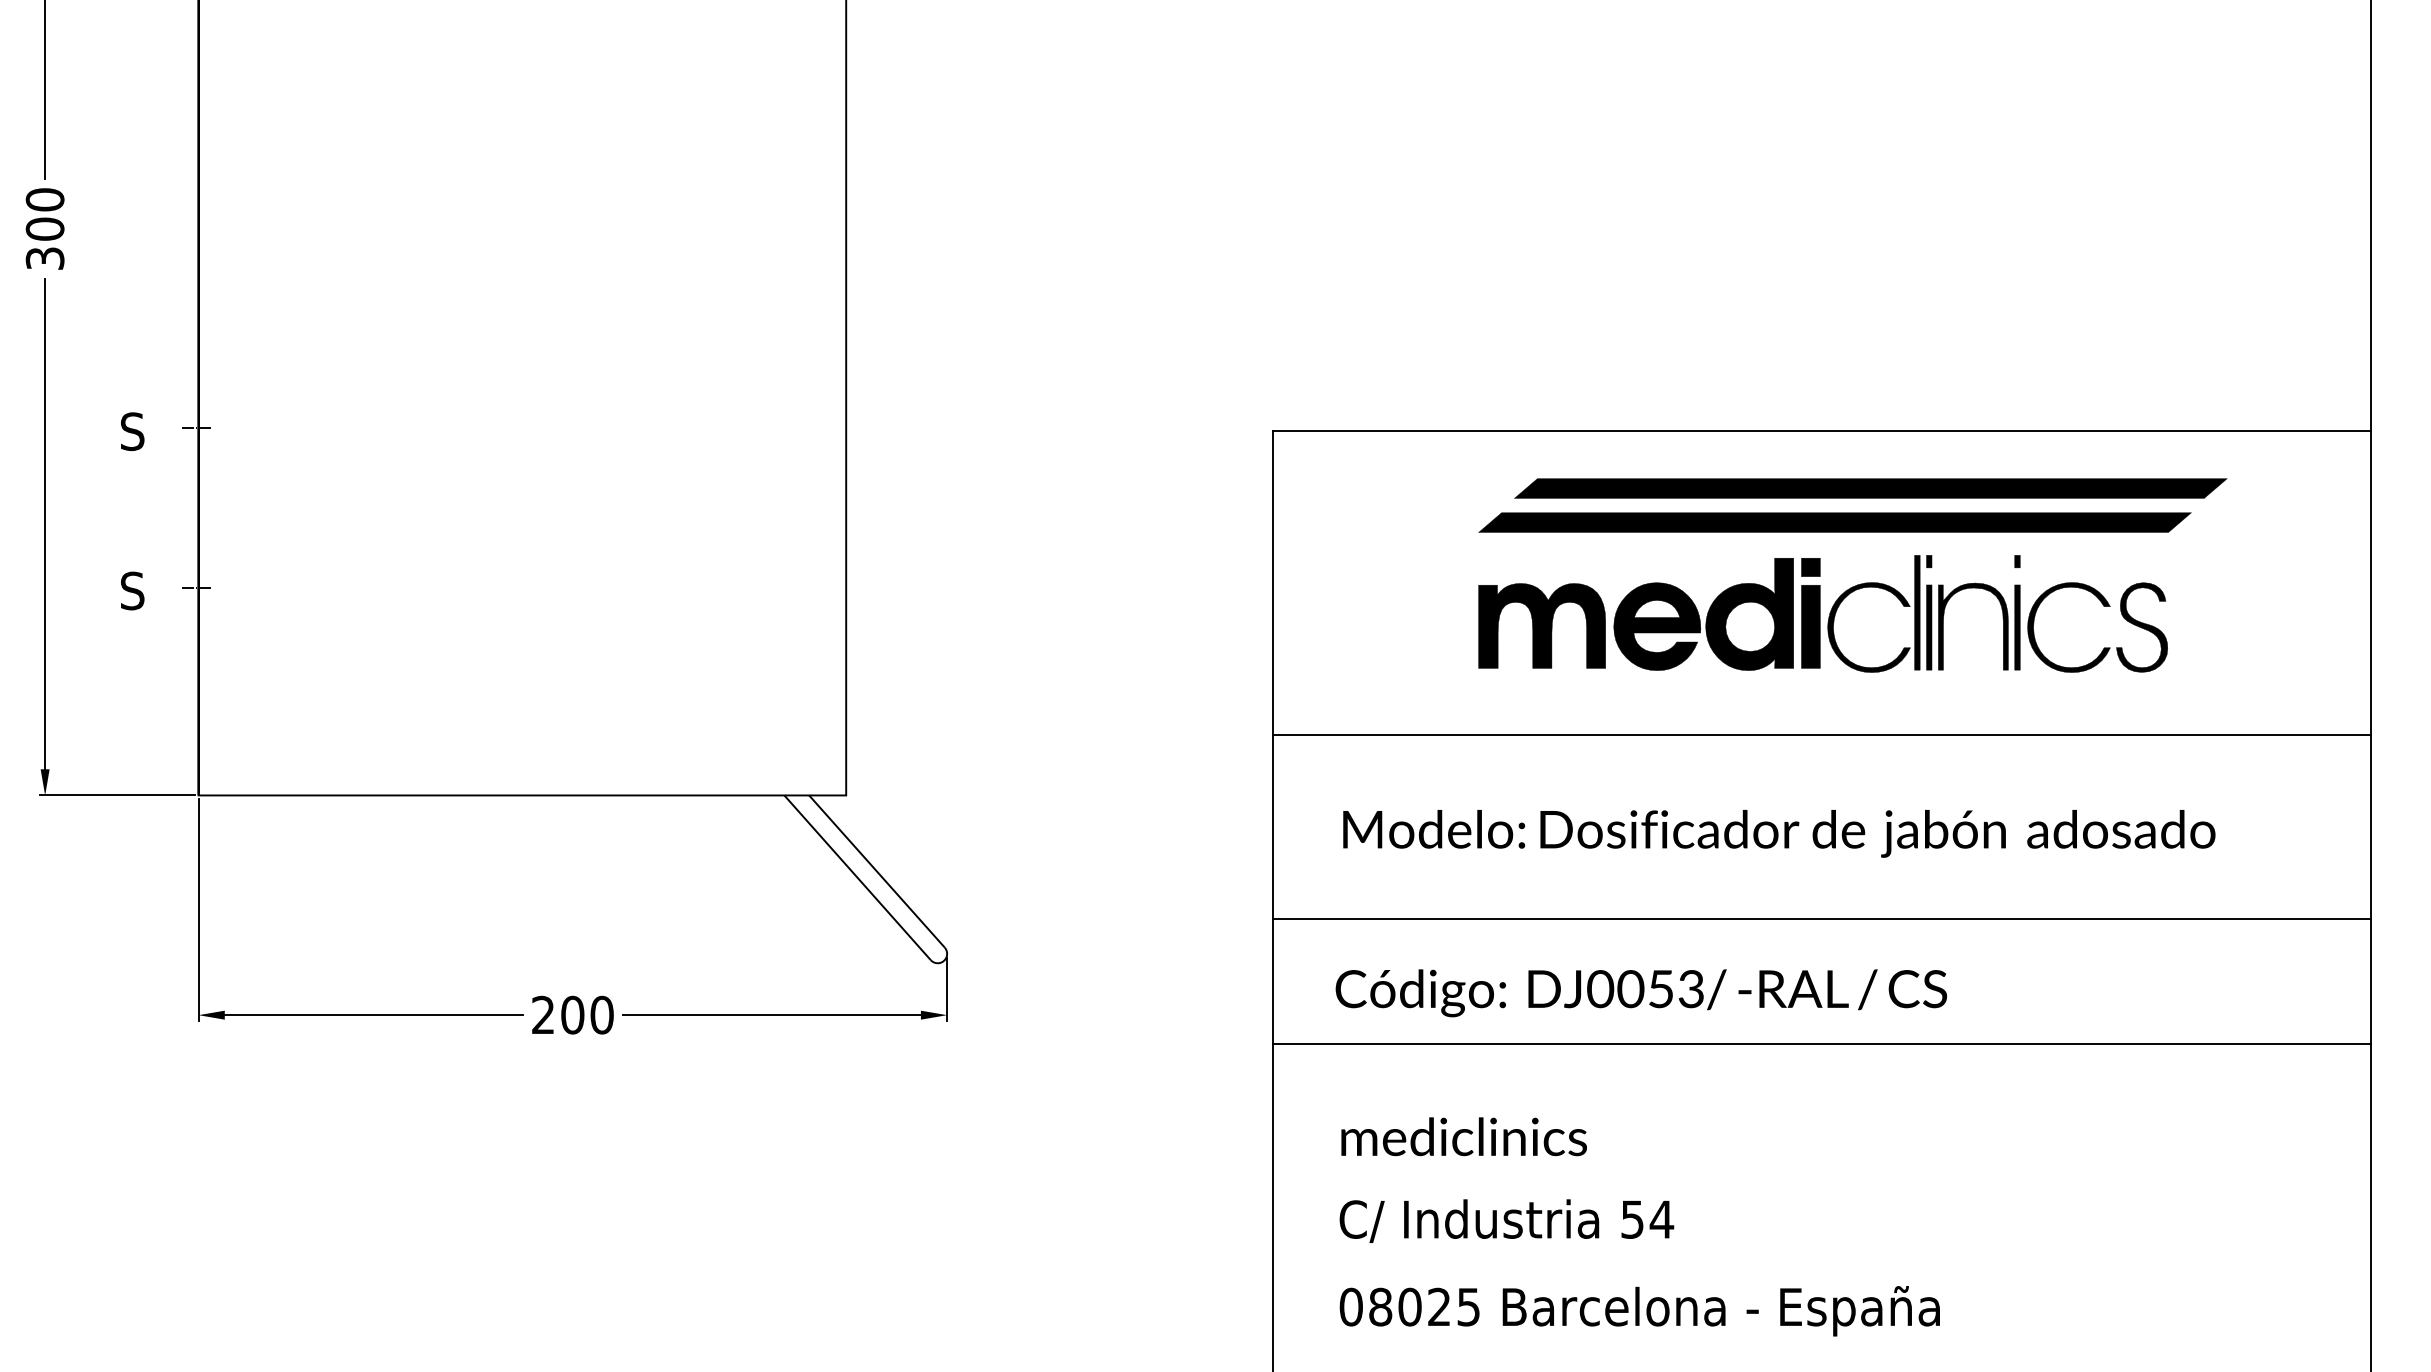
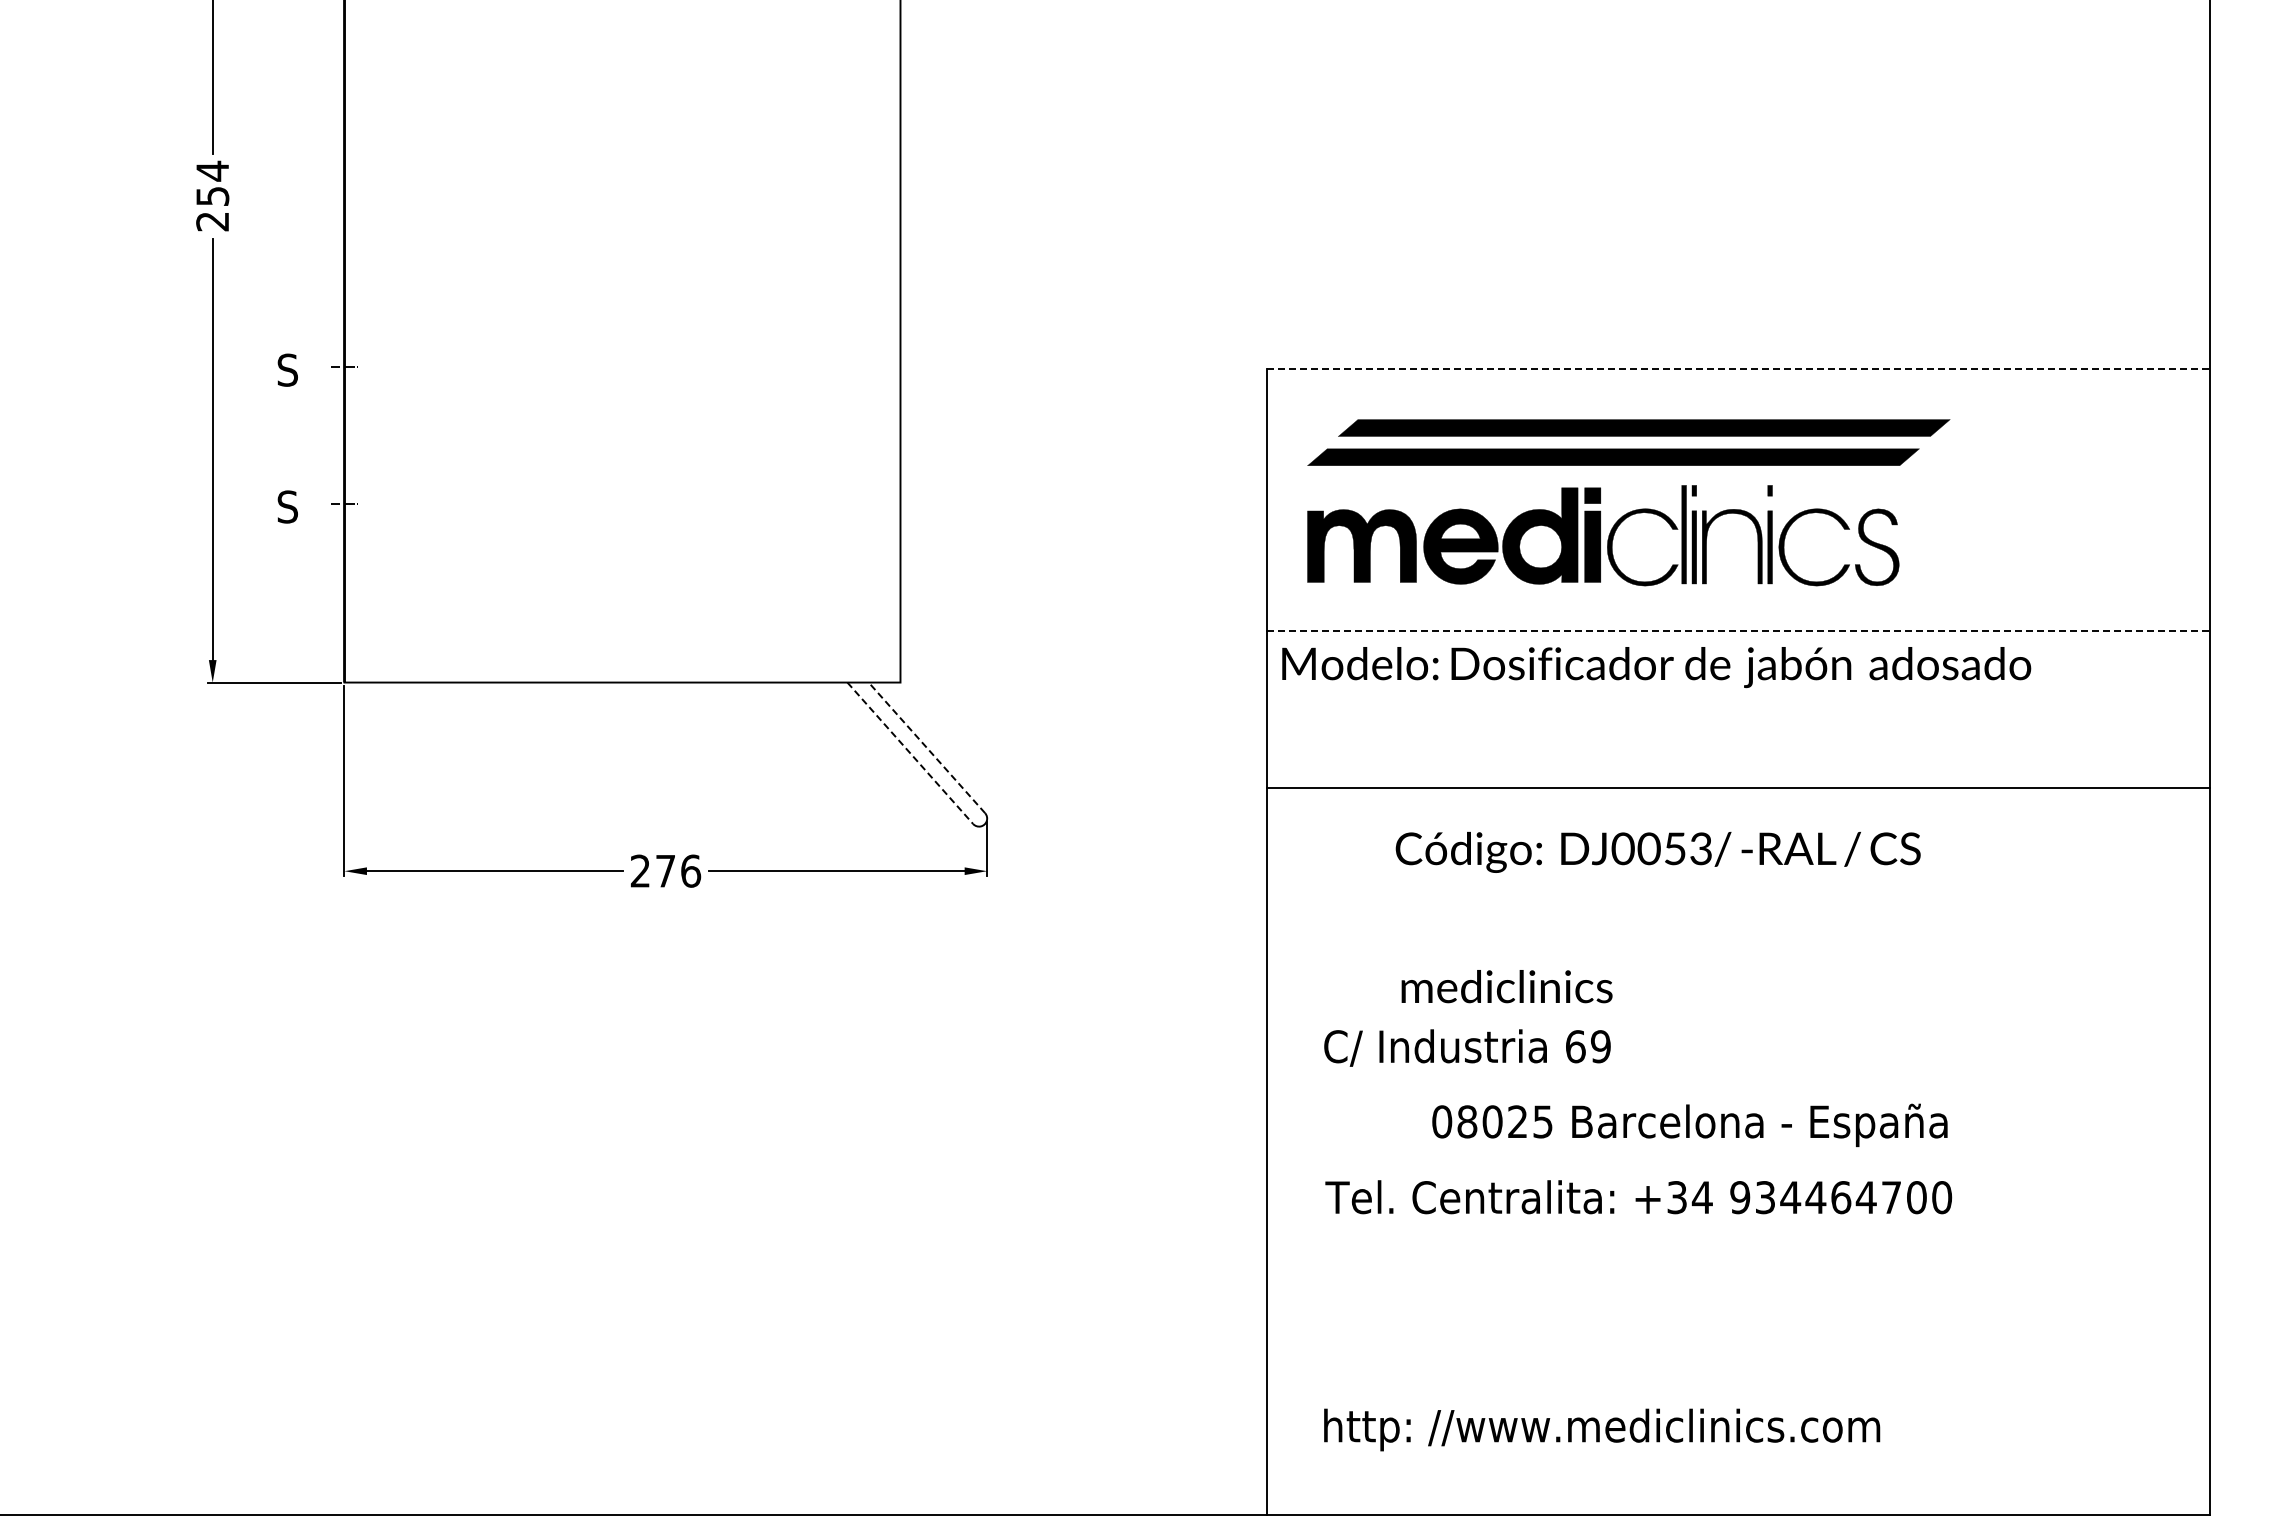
text: (44, 228) -> (212, 195), 300 -> 254
line: (1822, 430) -> (1738, 369), solid -> dashed
part: (1857, 584) -> (1632, 510), moved
line: (1822, 734) -> (1738, 630), solid -> dashed
text: (1779, 833) -> (1656, 667), moved
line: (876, 871) -> (926, 747), solid -> dashed
line: (857, 878) -> (910, 753), solid -> dashed
text: (1640, 993) -> (1657, 852), moved
text: (587, 1014) -> (678, 870), 200 -> 276
line: (1821, 1044) -> (1737, 896), removed
text: (1463, 1136) -> (1506, 986), moved
text: (1647, 1219) -> (1588, 1046), 54 -> 69
text: (1639, 1311) -> (1689, 1125), moved

